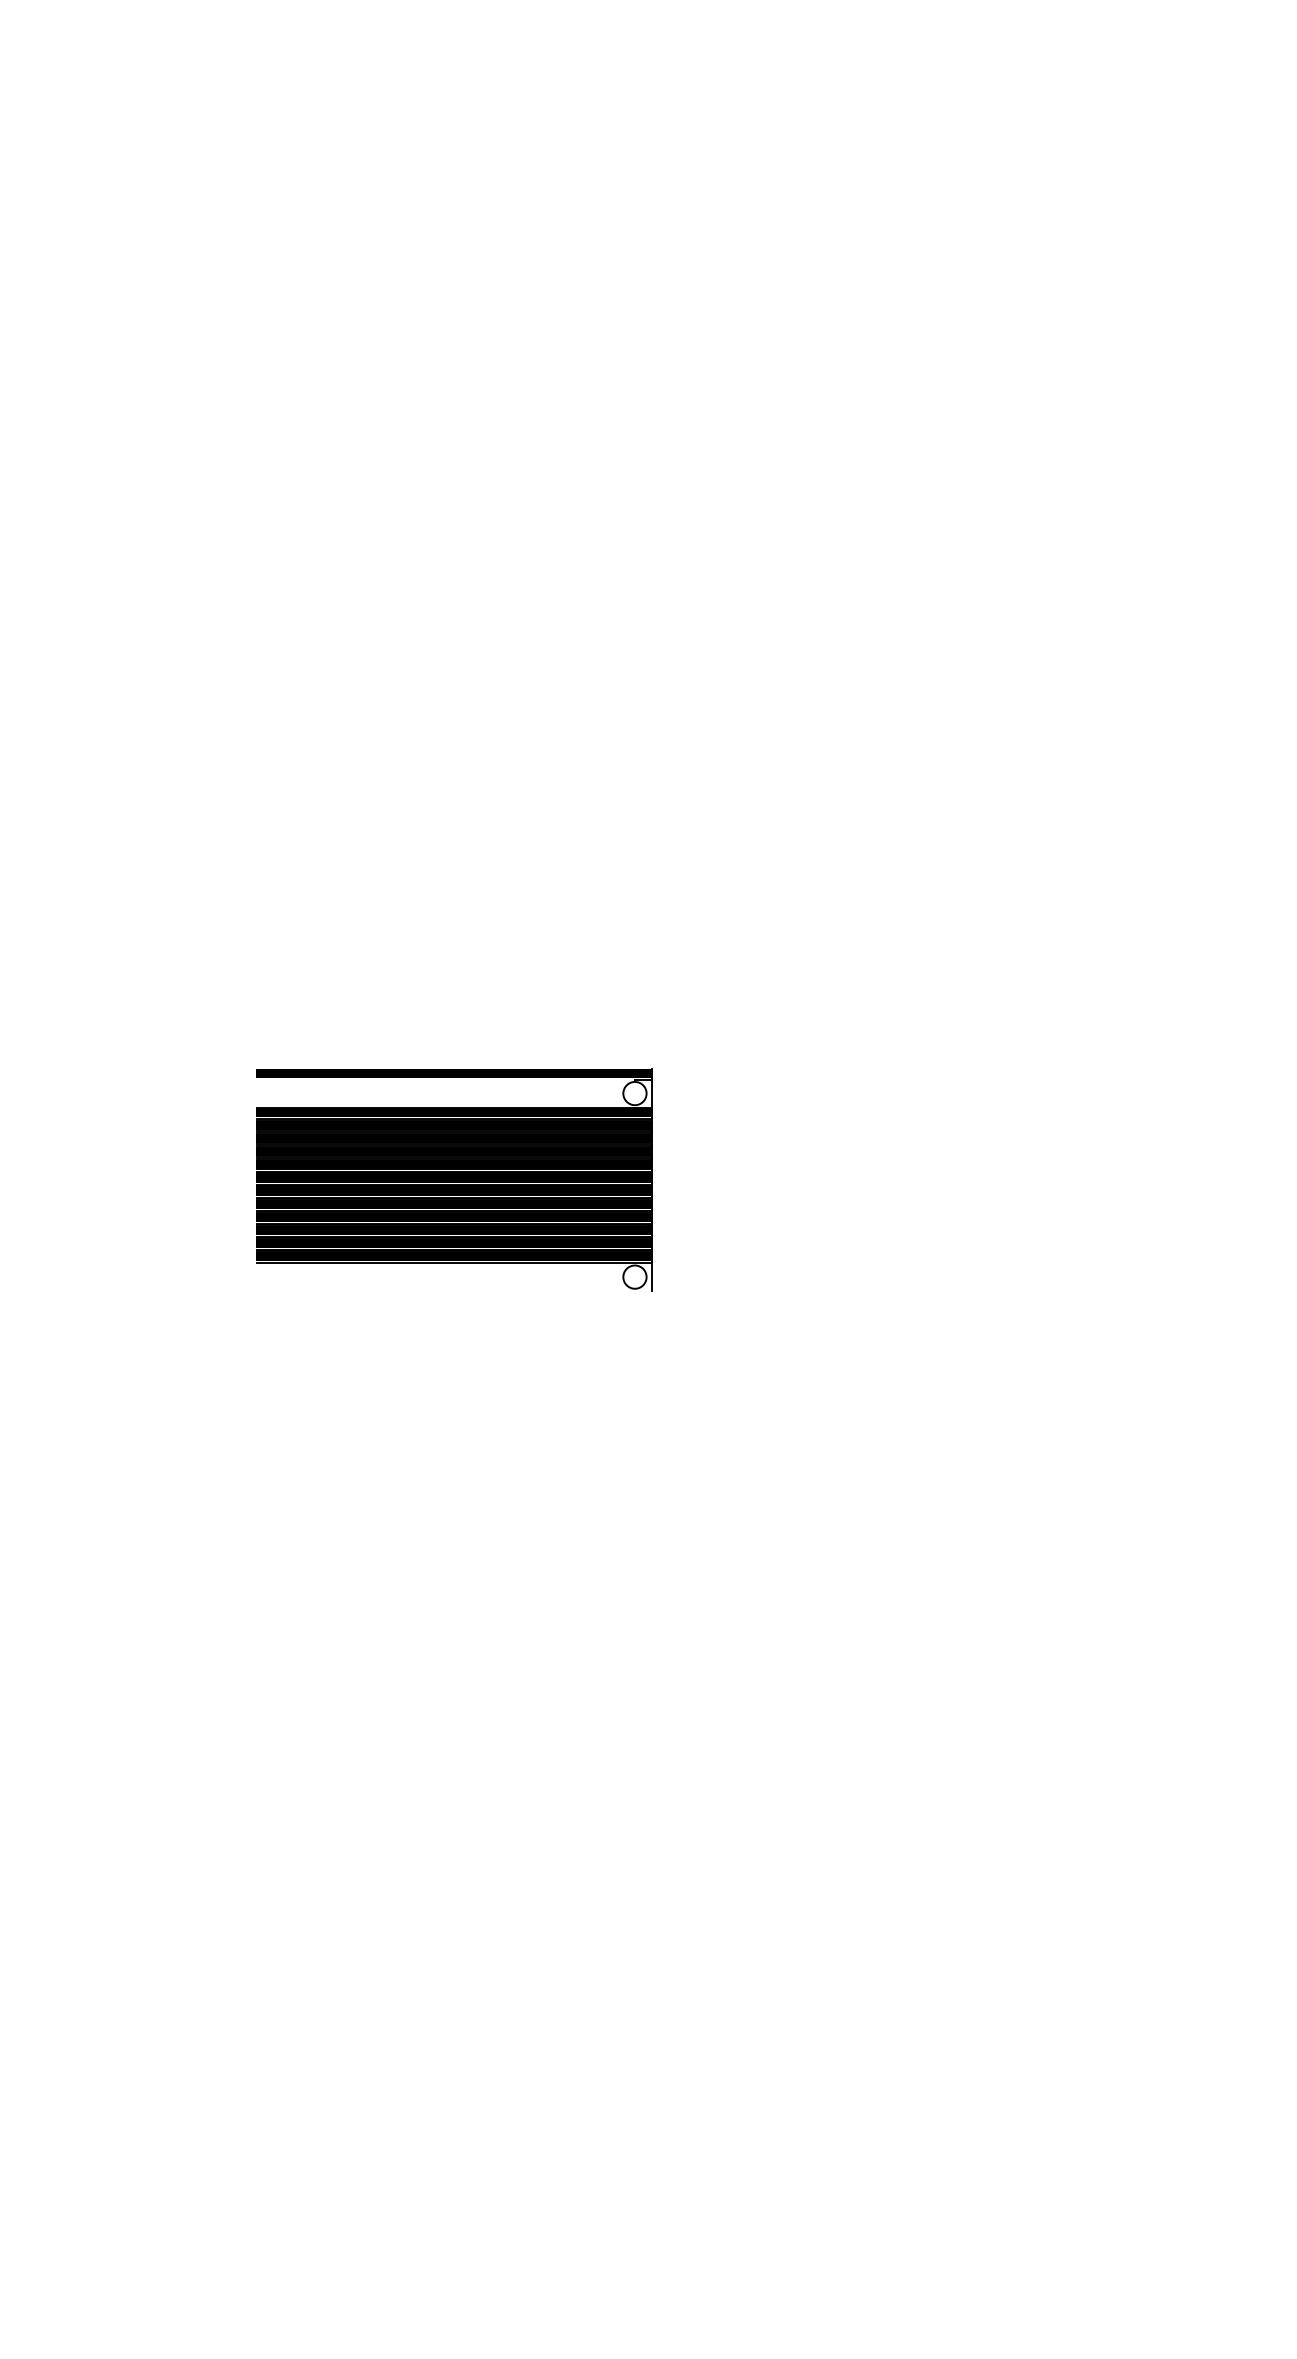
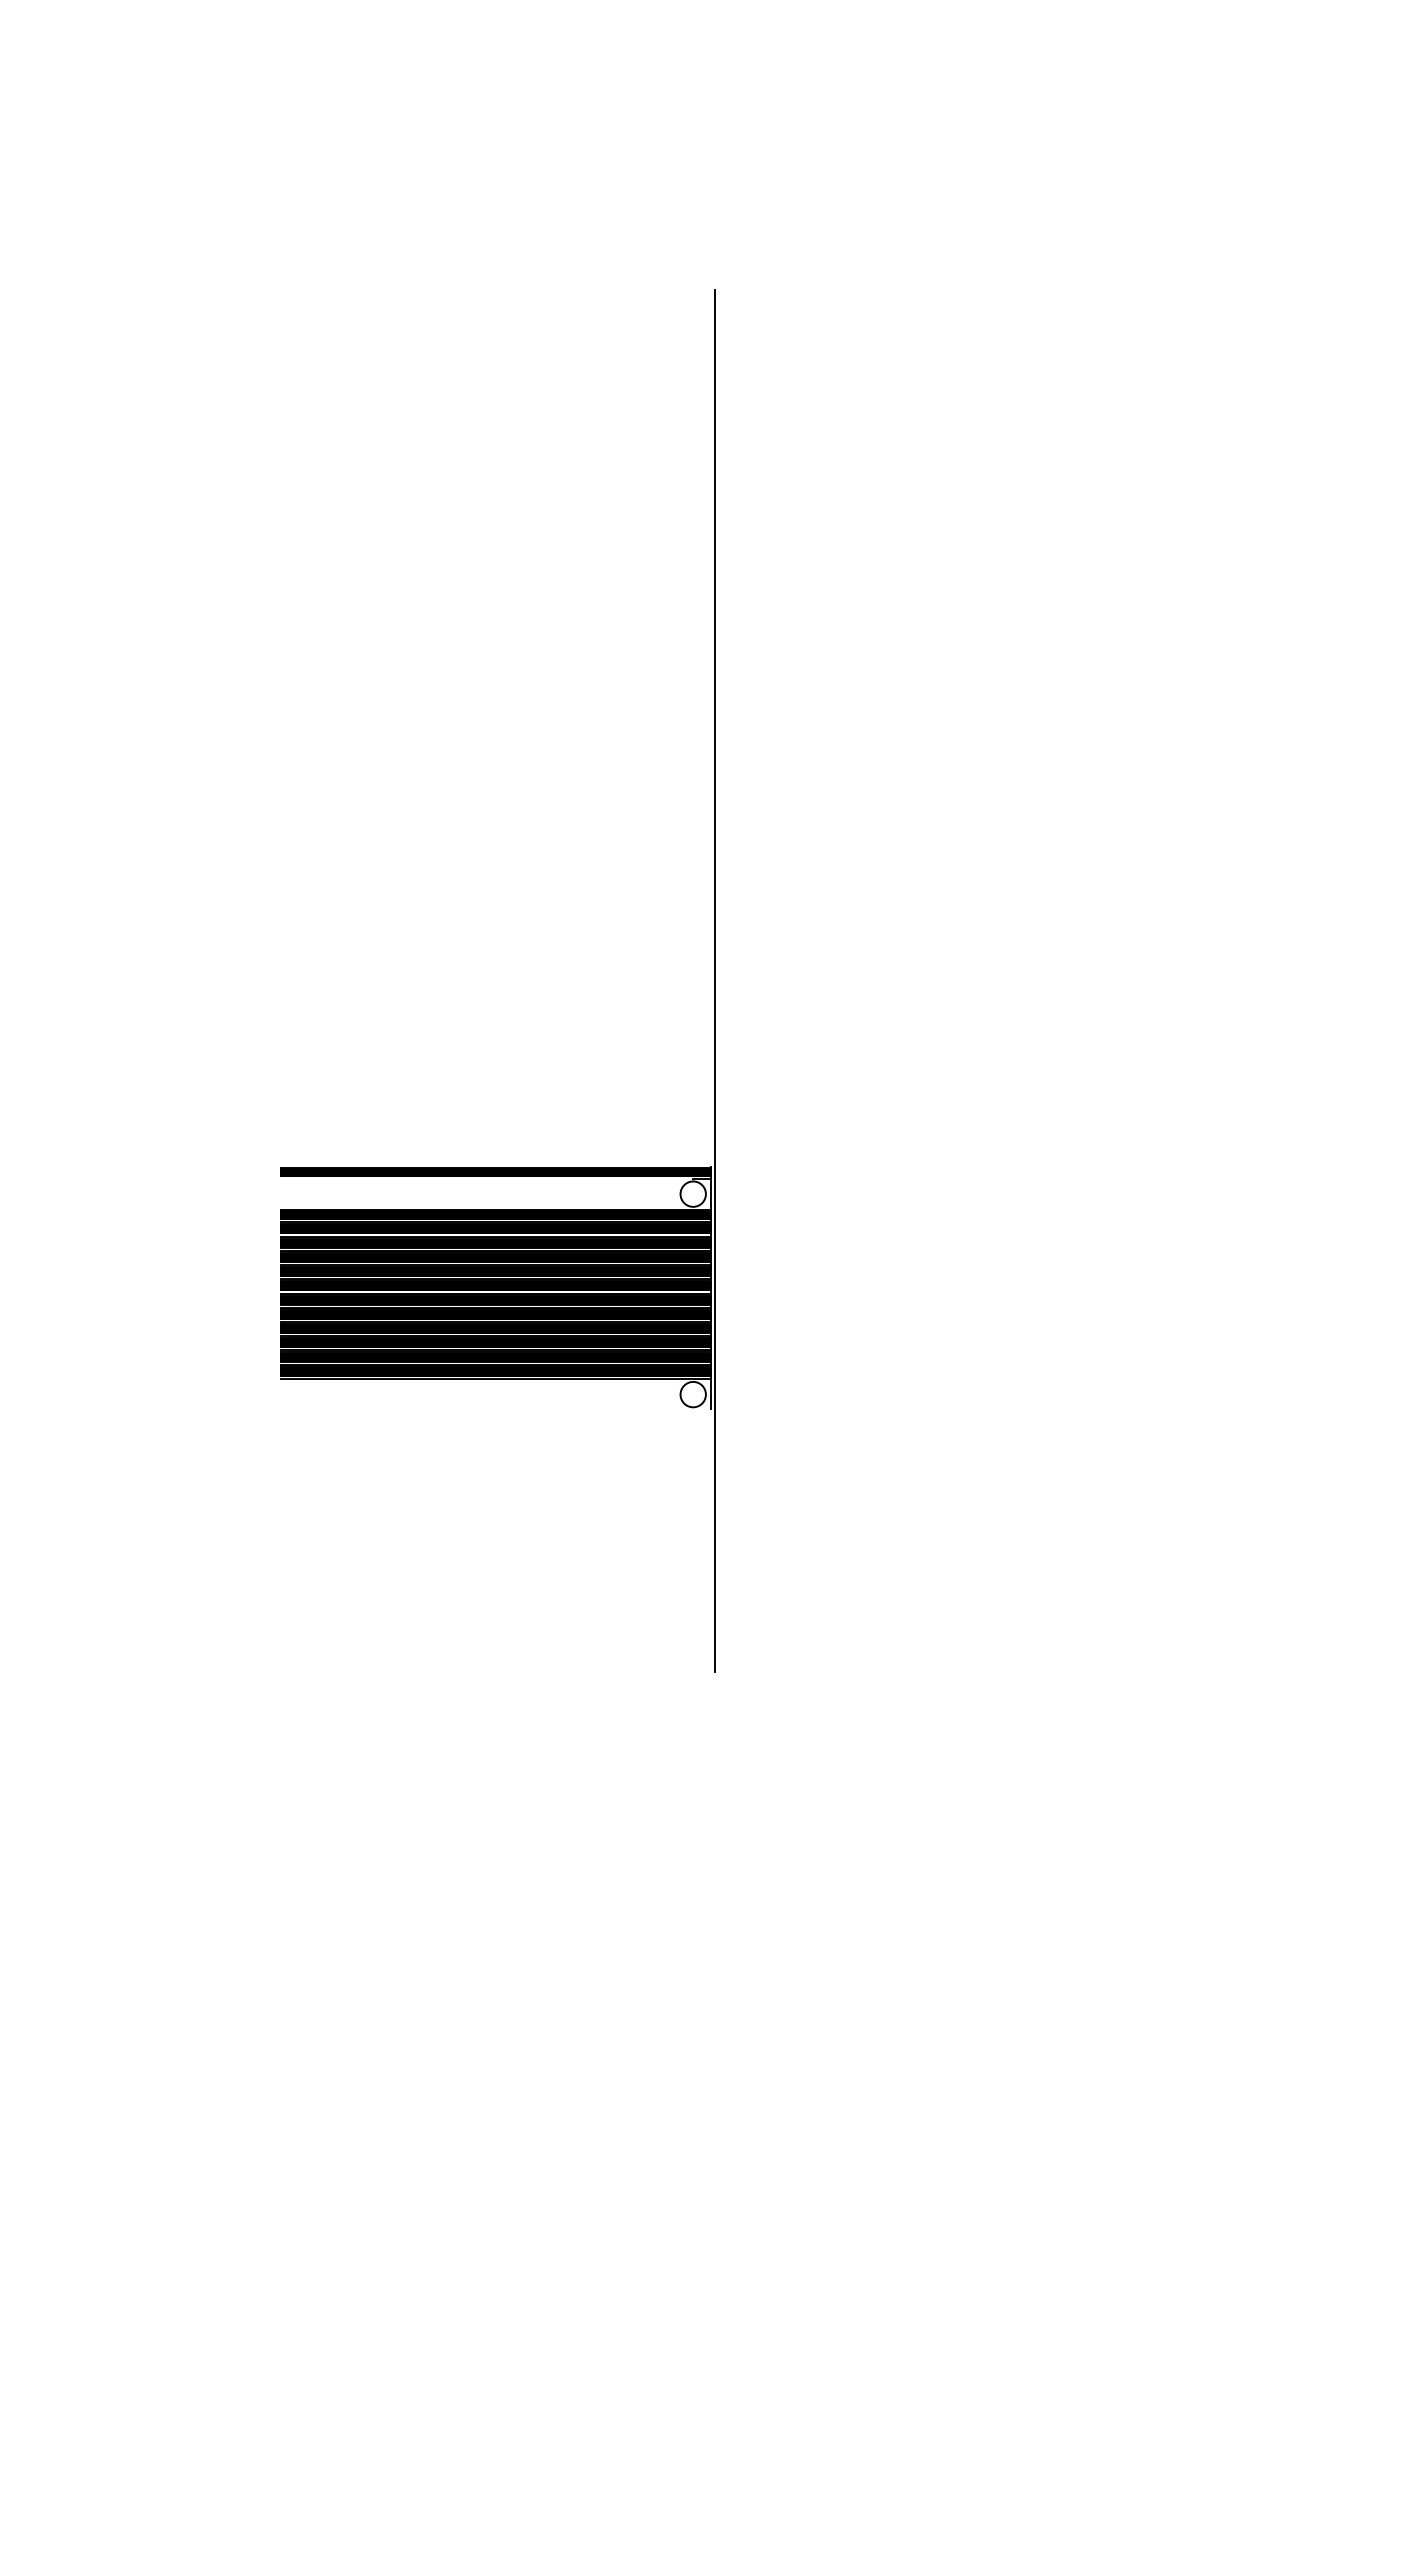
line: (655, 897) -> (715, 980), added

